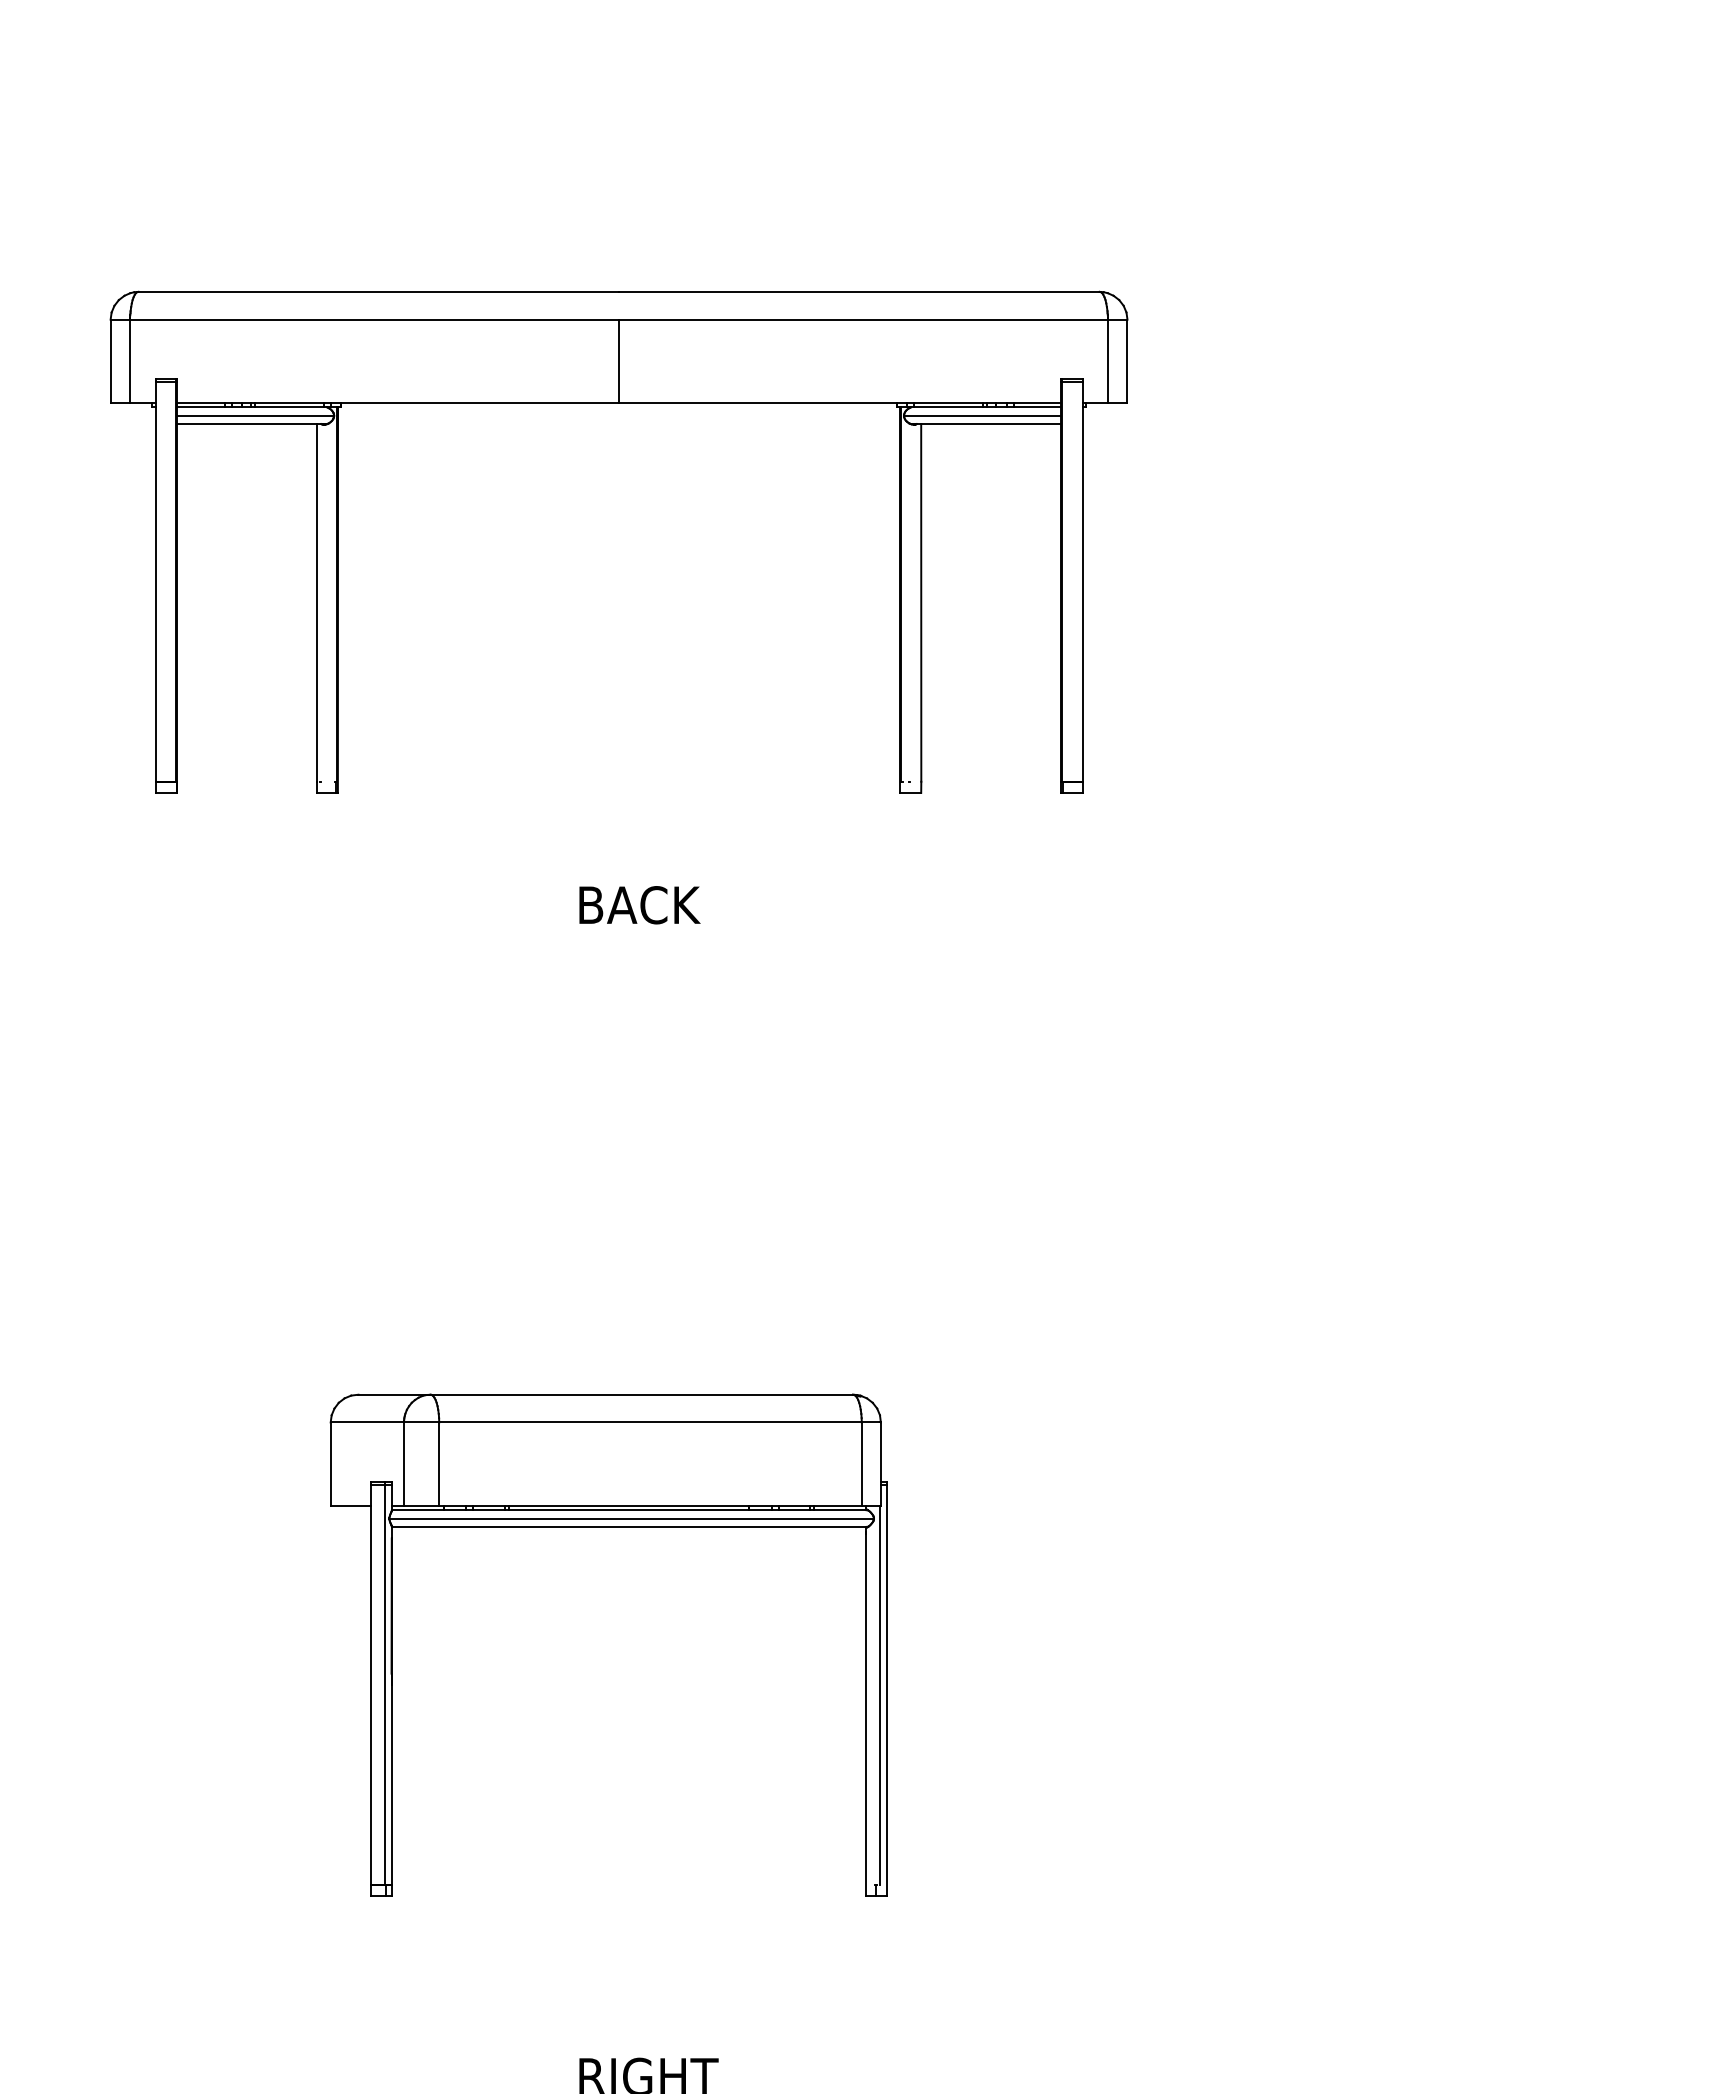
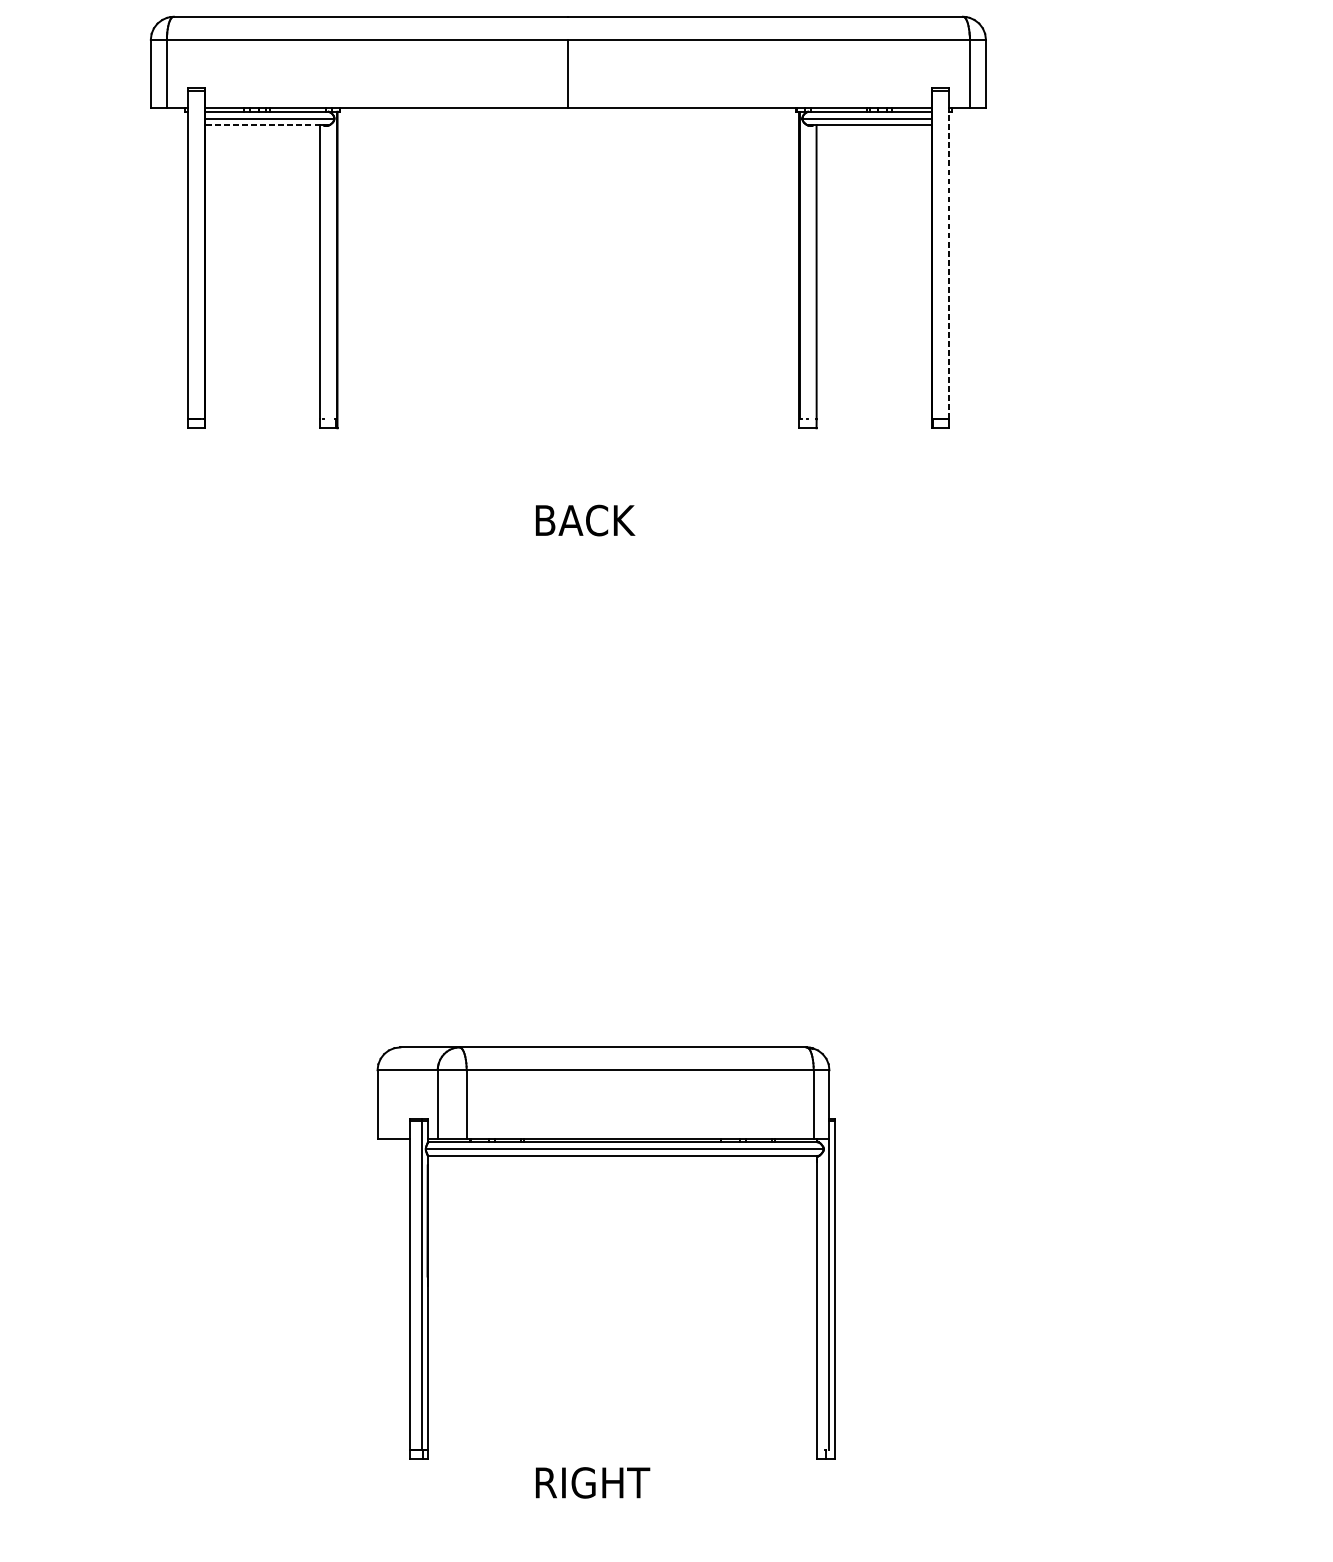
line: (246, 424) -> (262, 125), solid -> dashed
line: (1082, 594) -> (949, 265), solid -> dashed
part: (608, 1527) -> (605, 1156), moved

